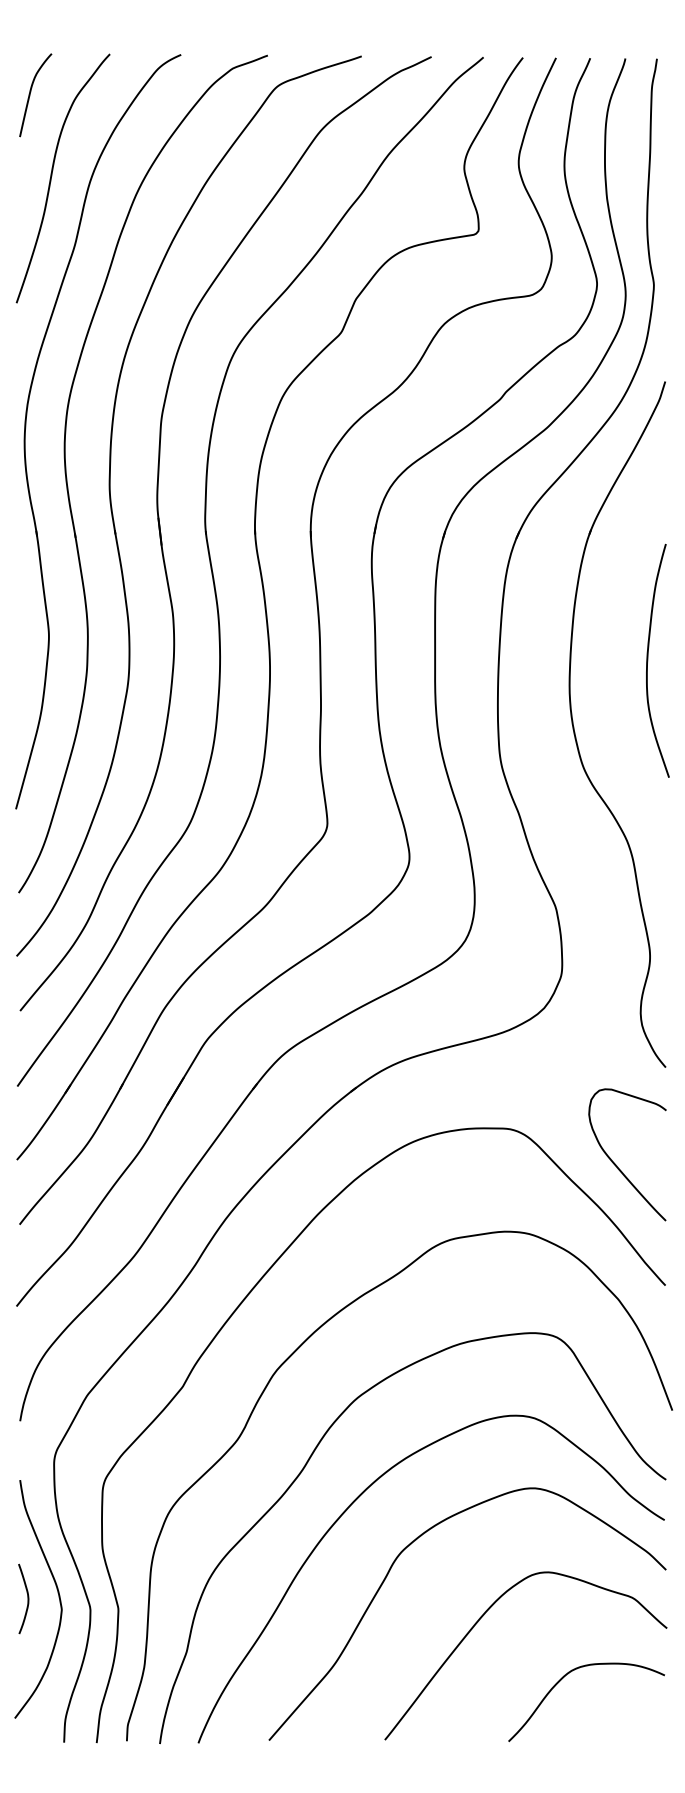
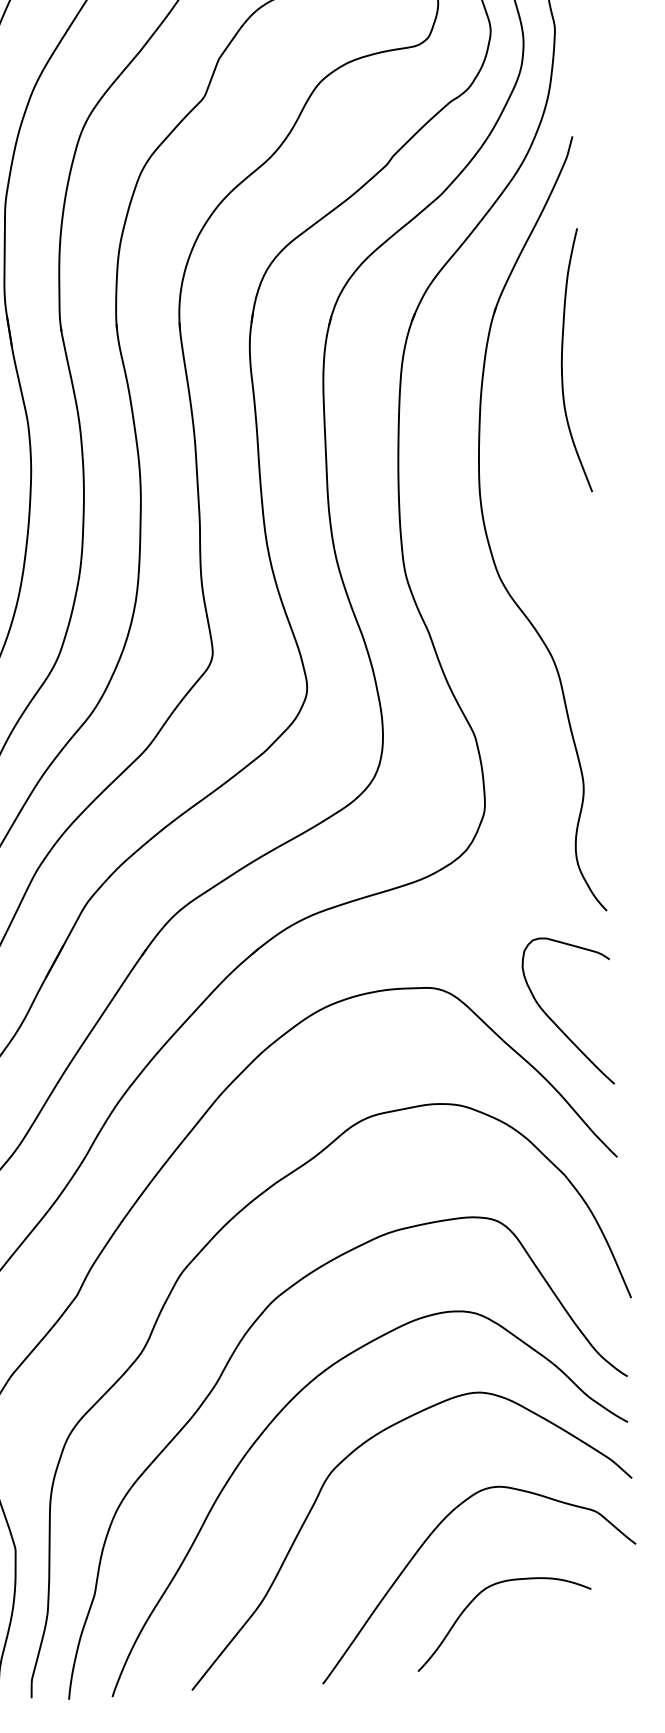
curve: (648, 660) -> (563, 360), moved
curve: (563, 1678) -> (476, 1597), moved

